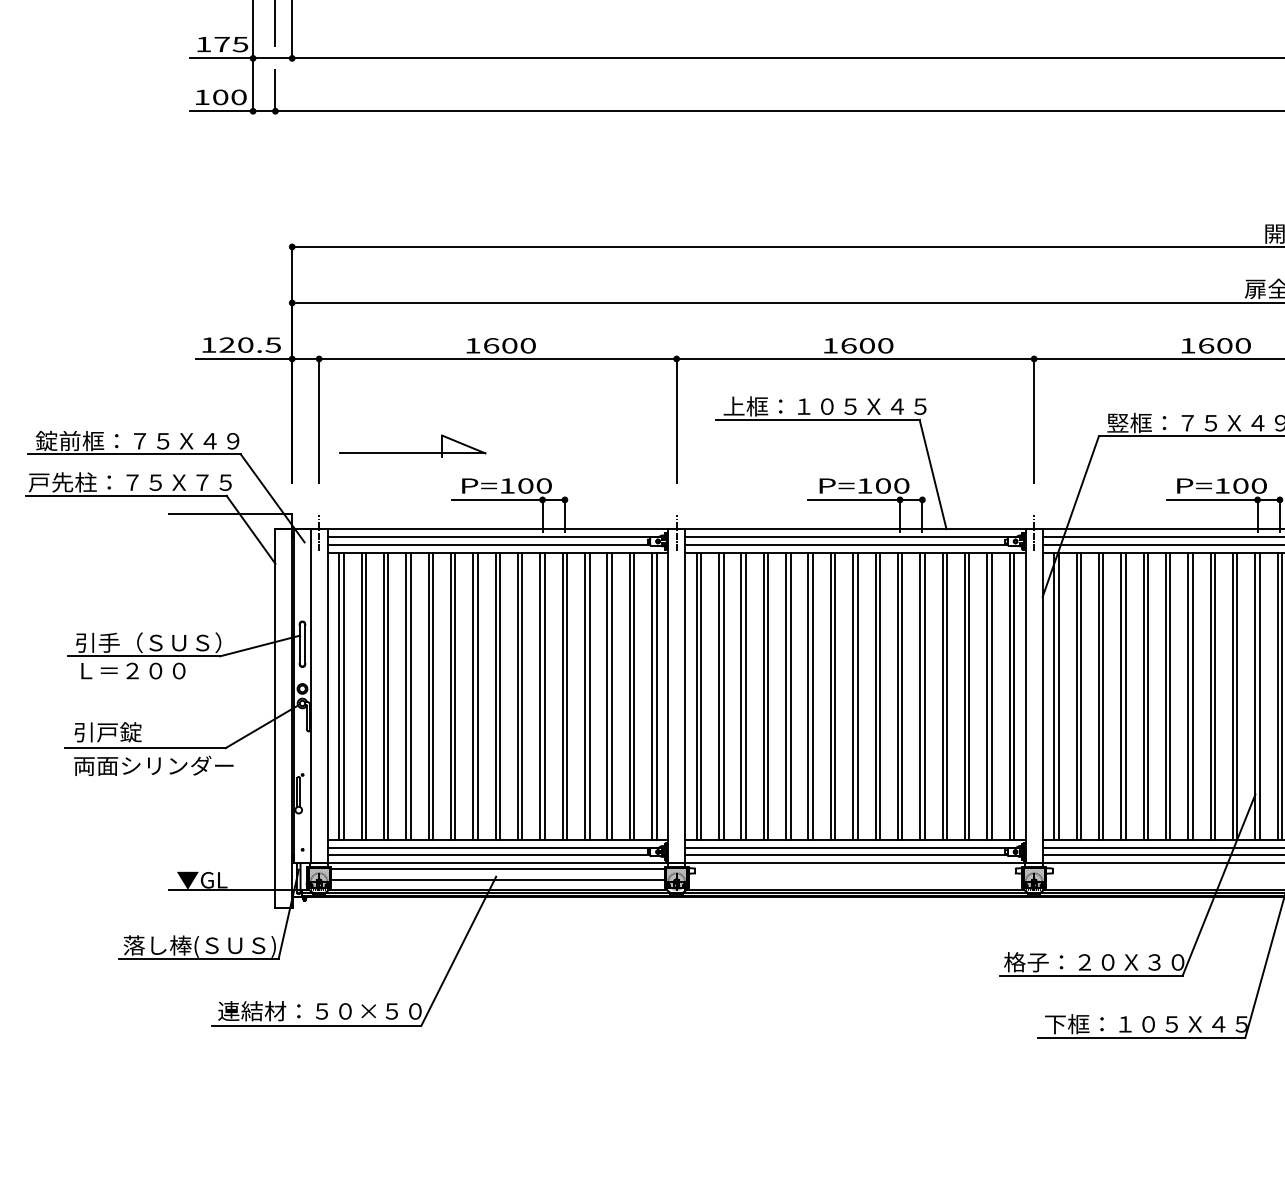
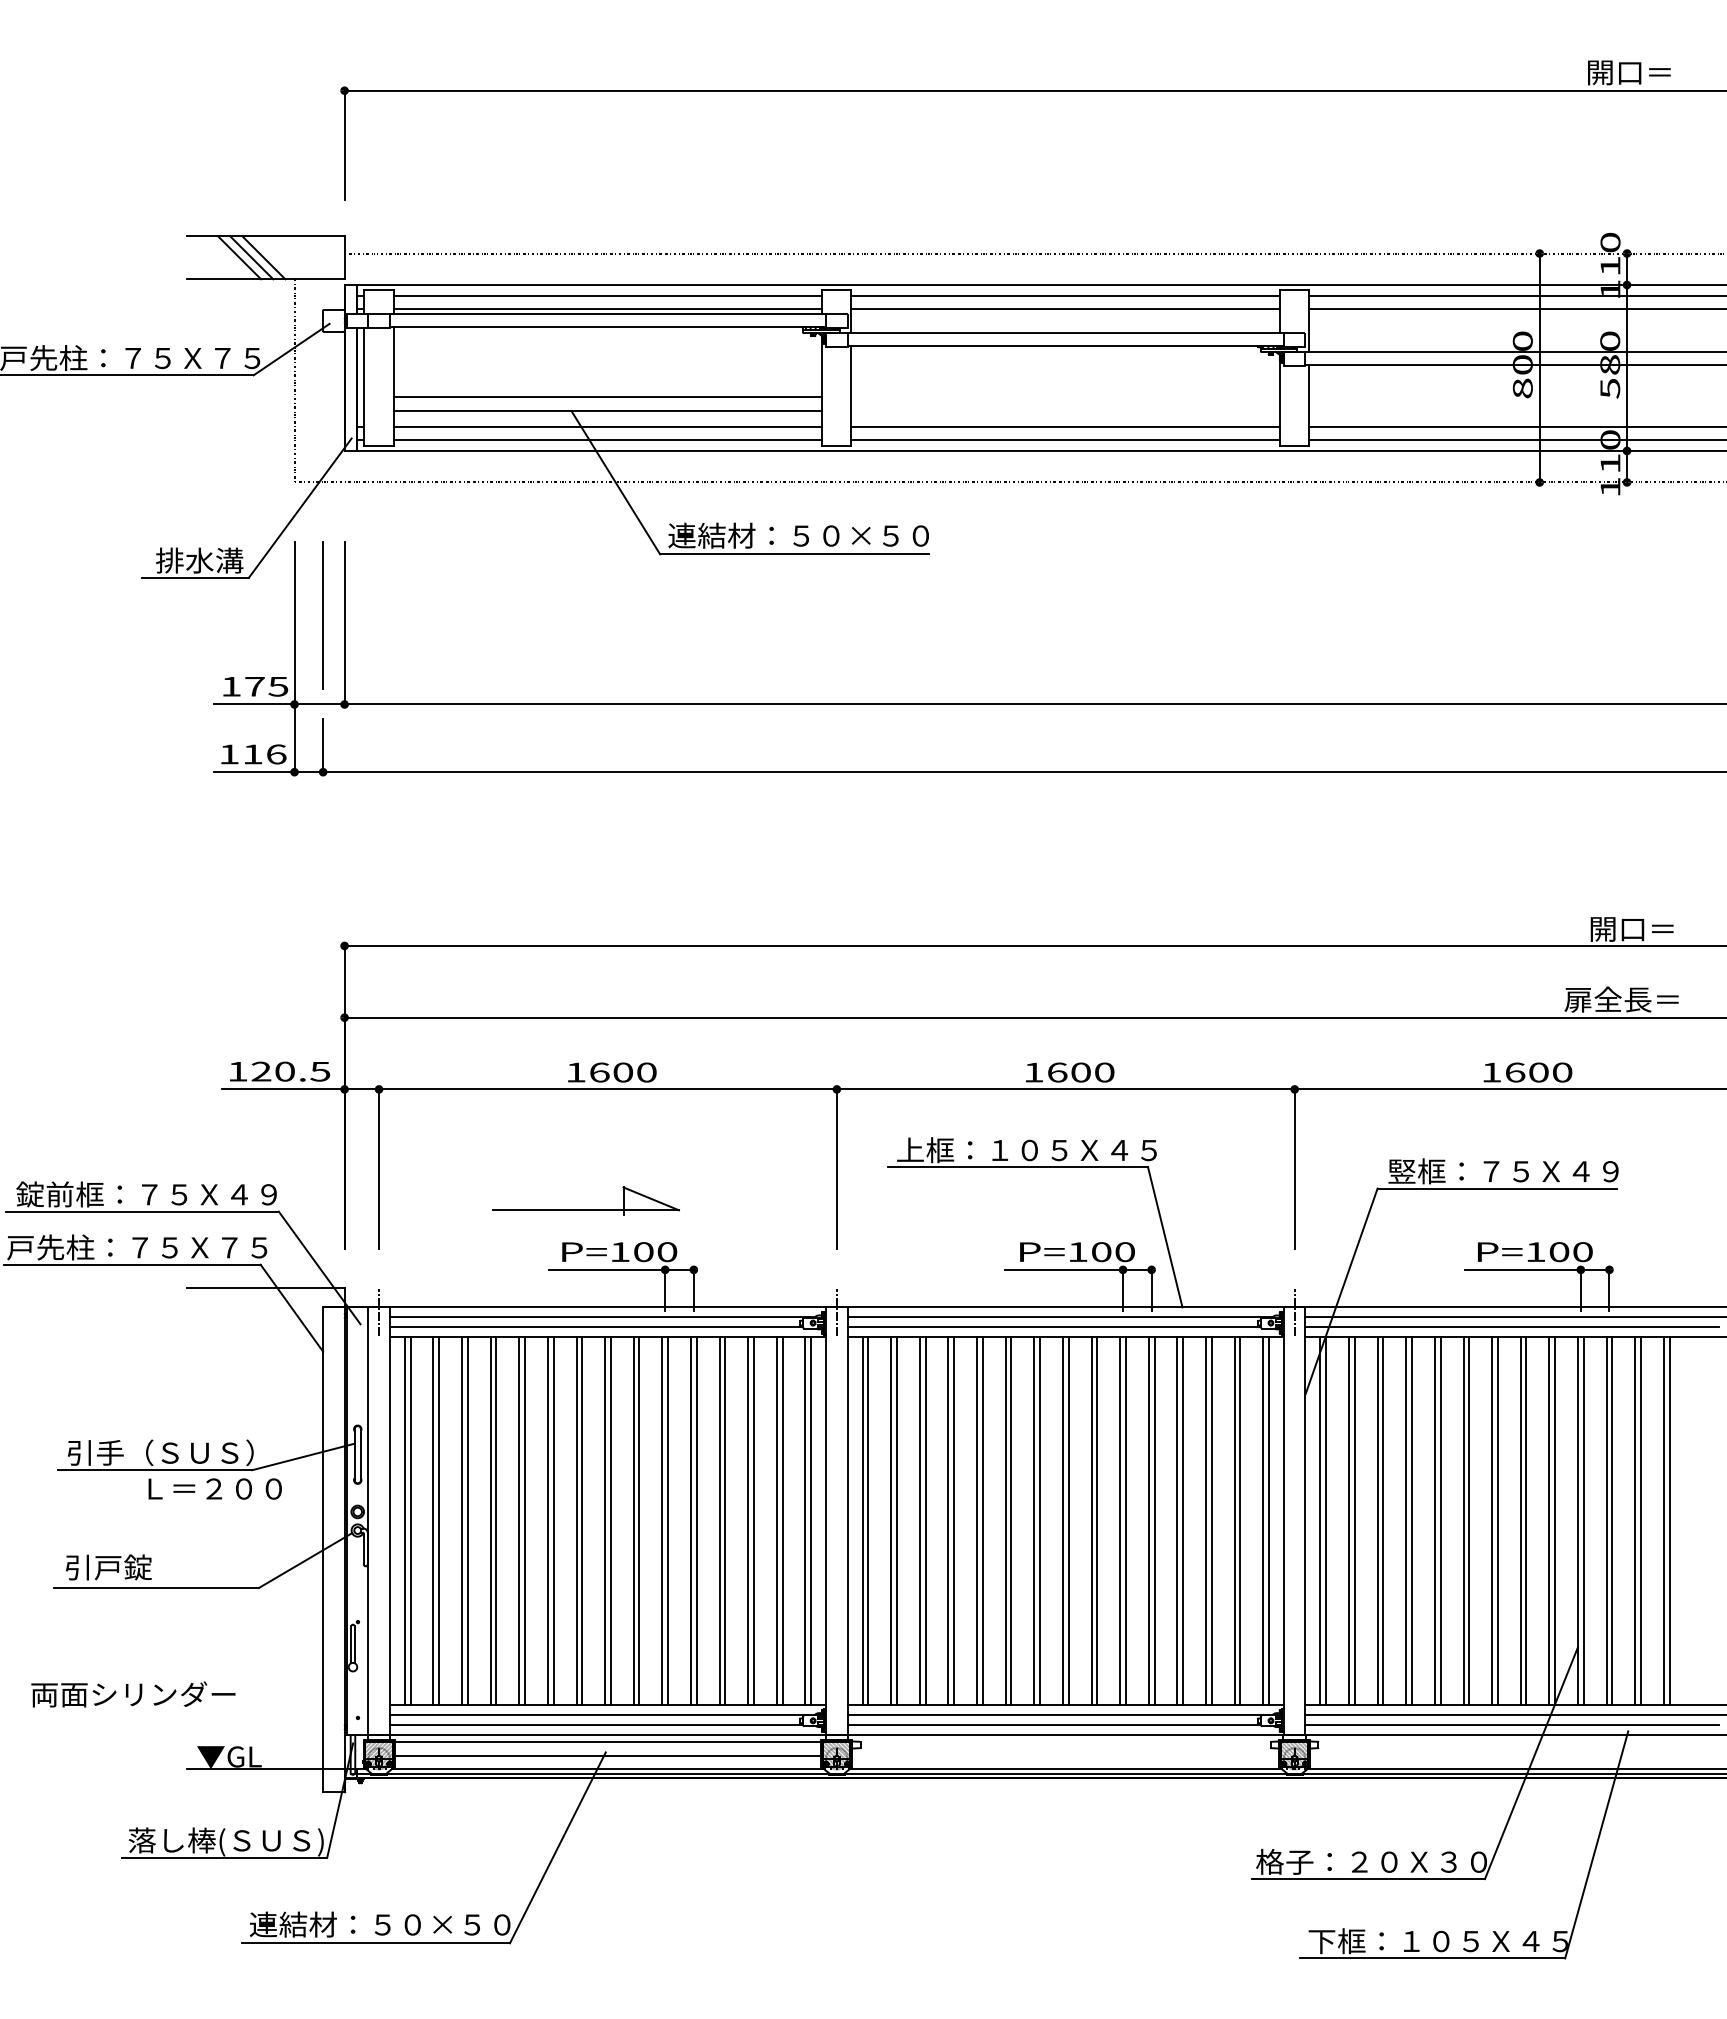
text: (229, 97) -> (264, 754), 100 -> 116
part: (412, 452) -> (585, 1209), moved
text: (132, 670) -> (214, 1488), moved
text: (153, 765) -> (133, 1694), moved

